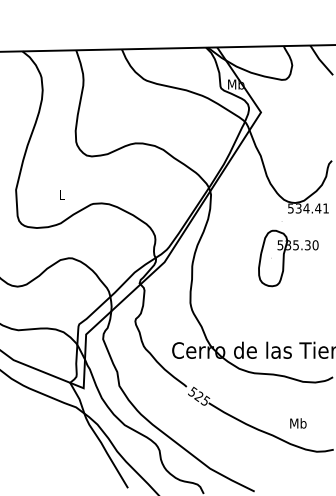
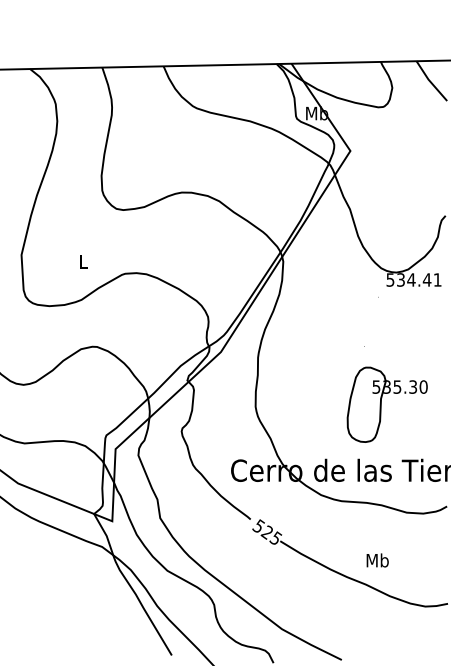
part: (288, 258) -> (387, 404), moved
text: (298, 423) -> (377, 560), moved

